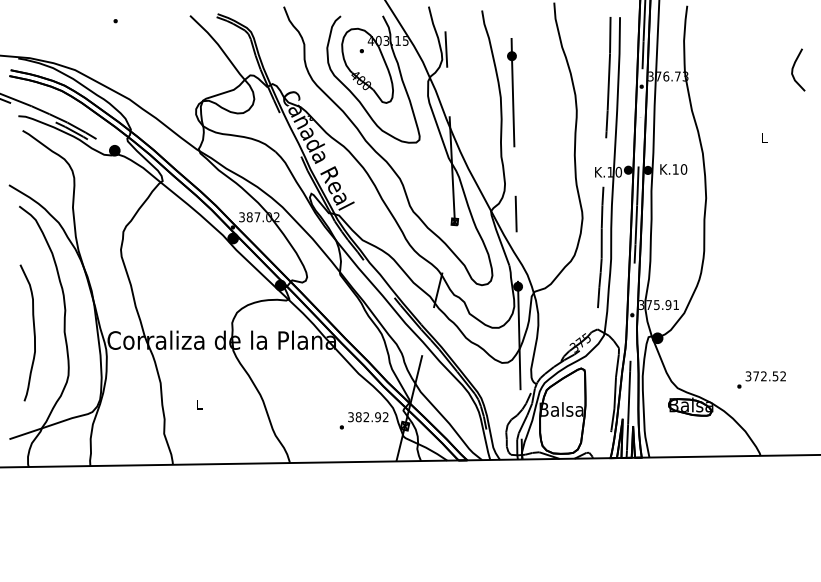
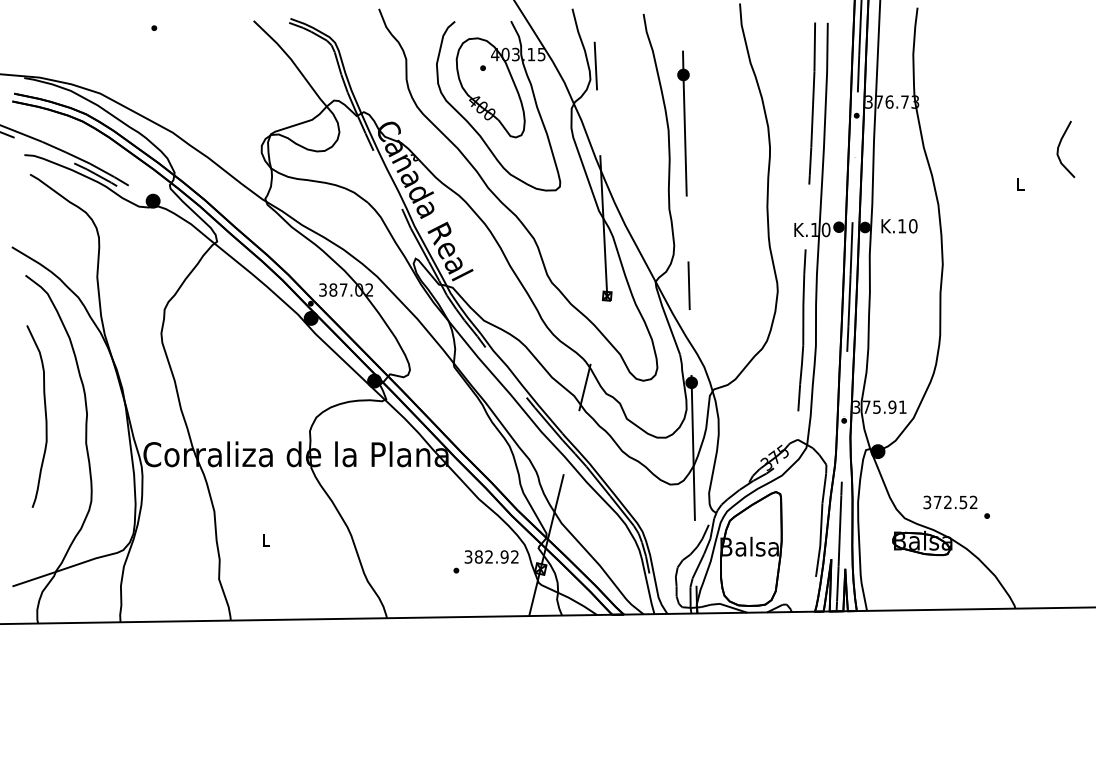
curve: (793, 68) -> (1059, 147), moved
curve: (33, 329) -> (44, 412), moved
text: (765, 376) -> (950, 502), moved

